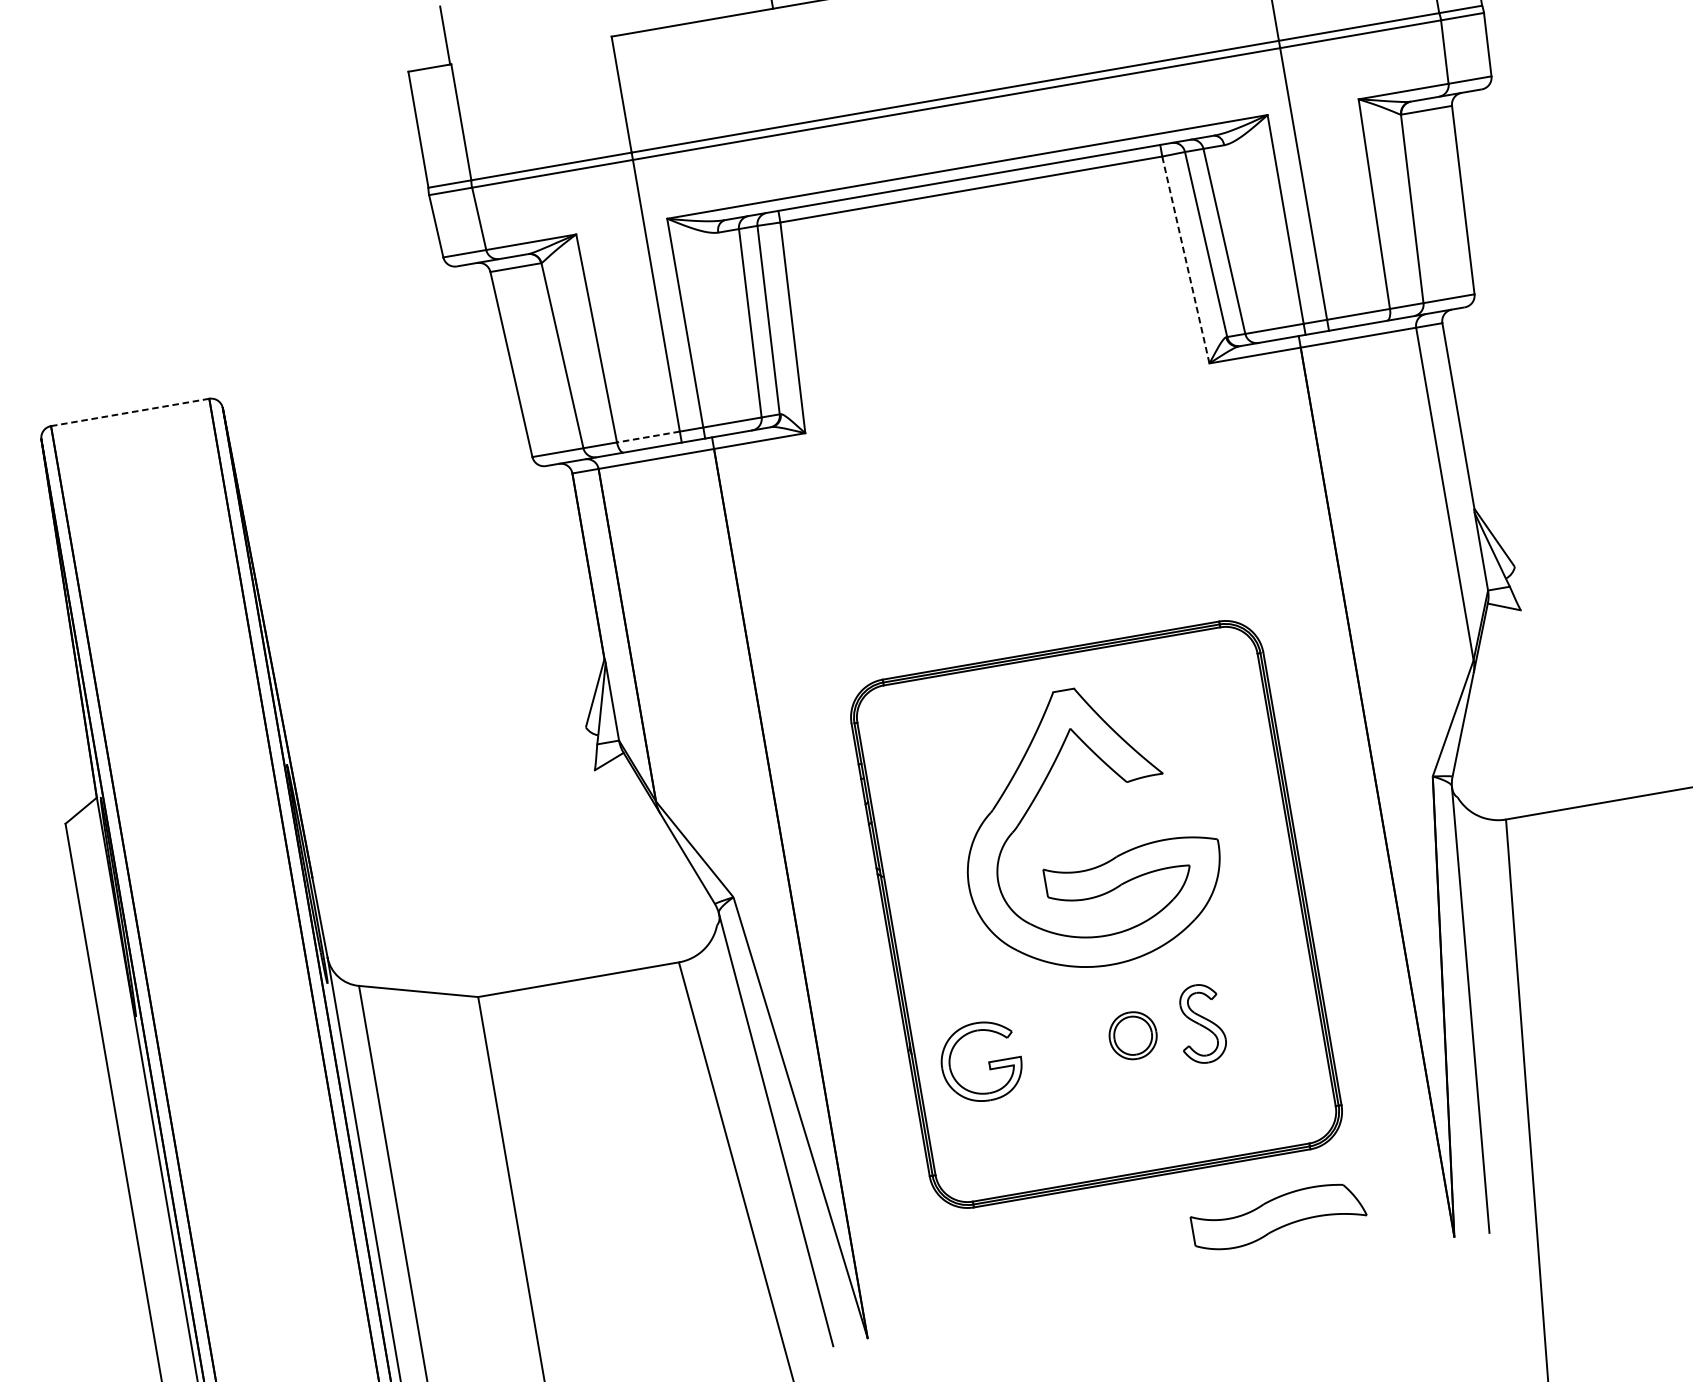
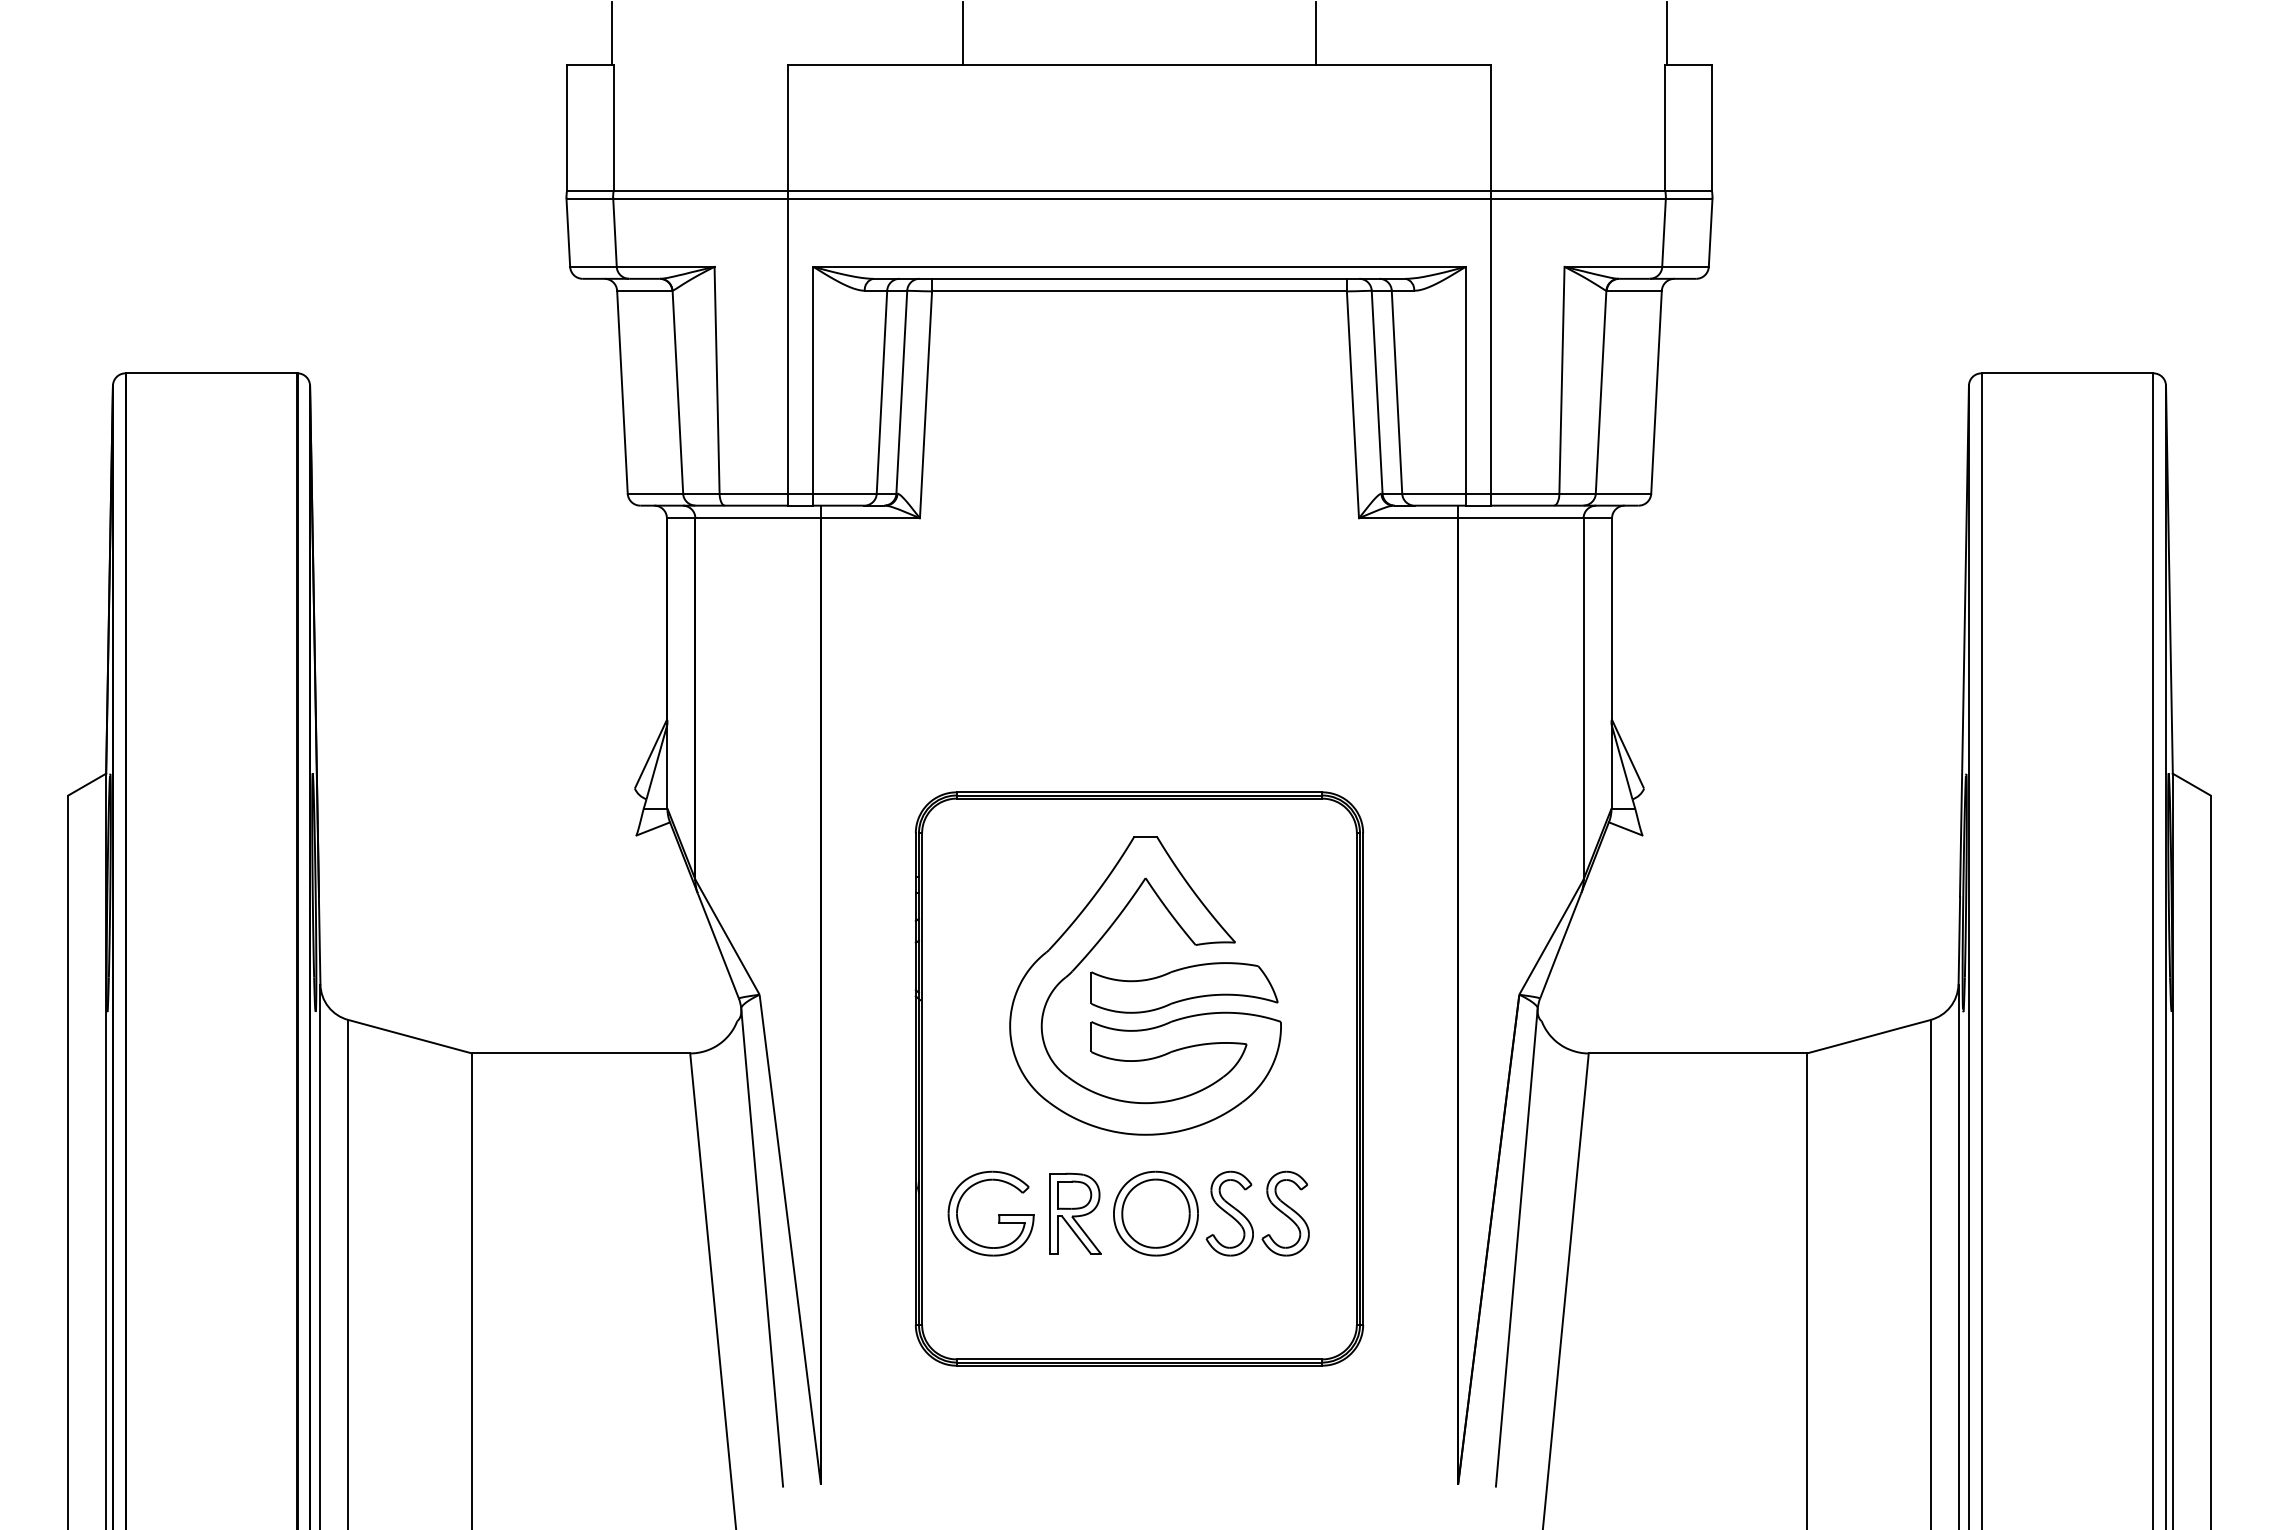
line: (1185, 259) -> (1352, 404), dashed -> solid
line: (130, 412) -> (211, 373), dashed -> solid
line: (648, 436) -> (753, 493), dashed -> solid
part: (1252, 1015) -> (1285, 1213), added
part: (1132, 1035) -> (1155, 1213), size x1.67
part: (1059, 1048) -> (1075, 1213), added
part: (1278, 1216) -> (1184, 987), moved

